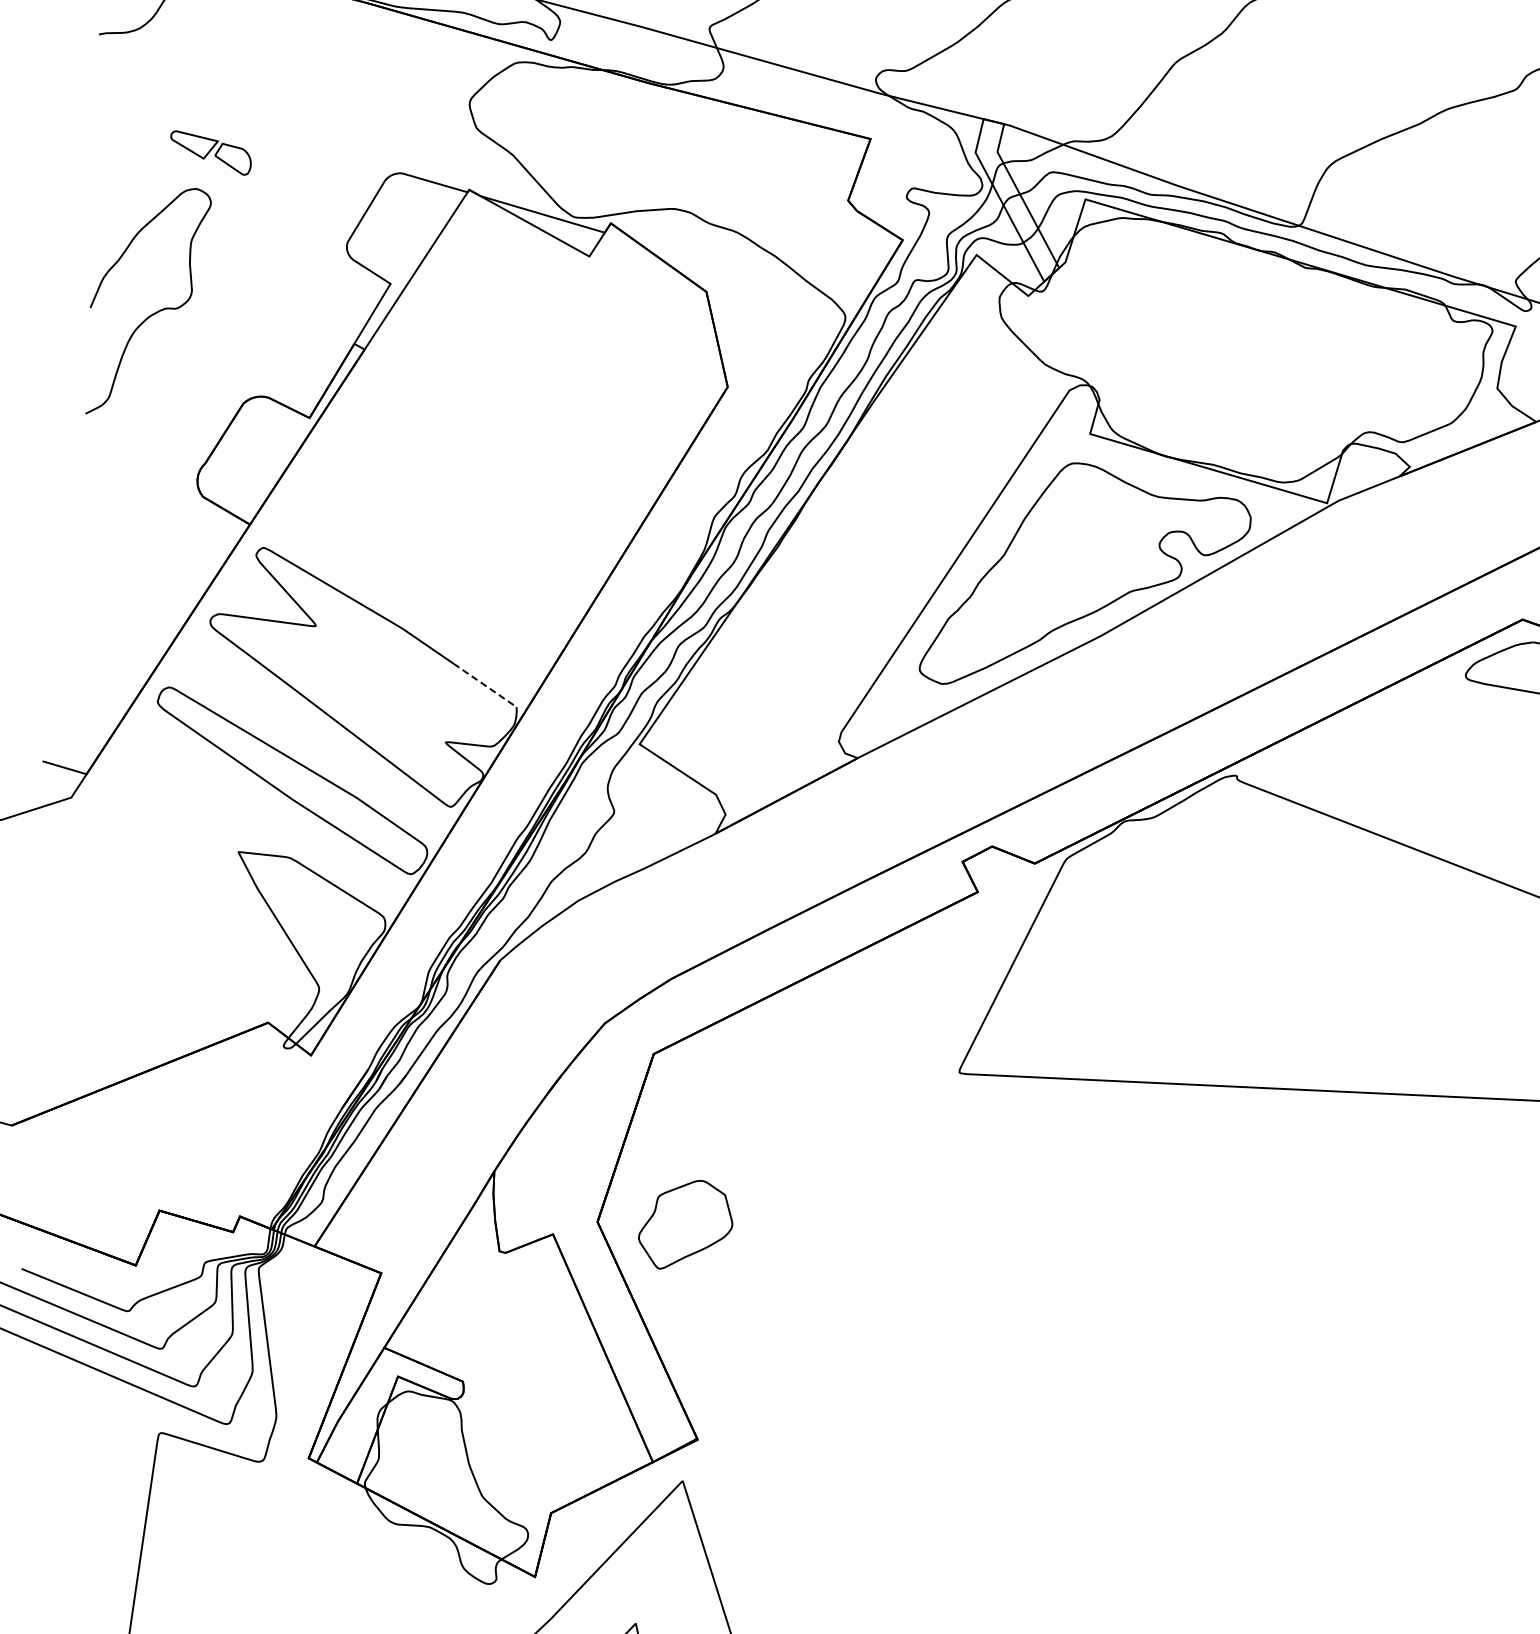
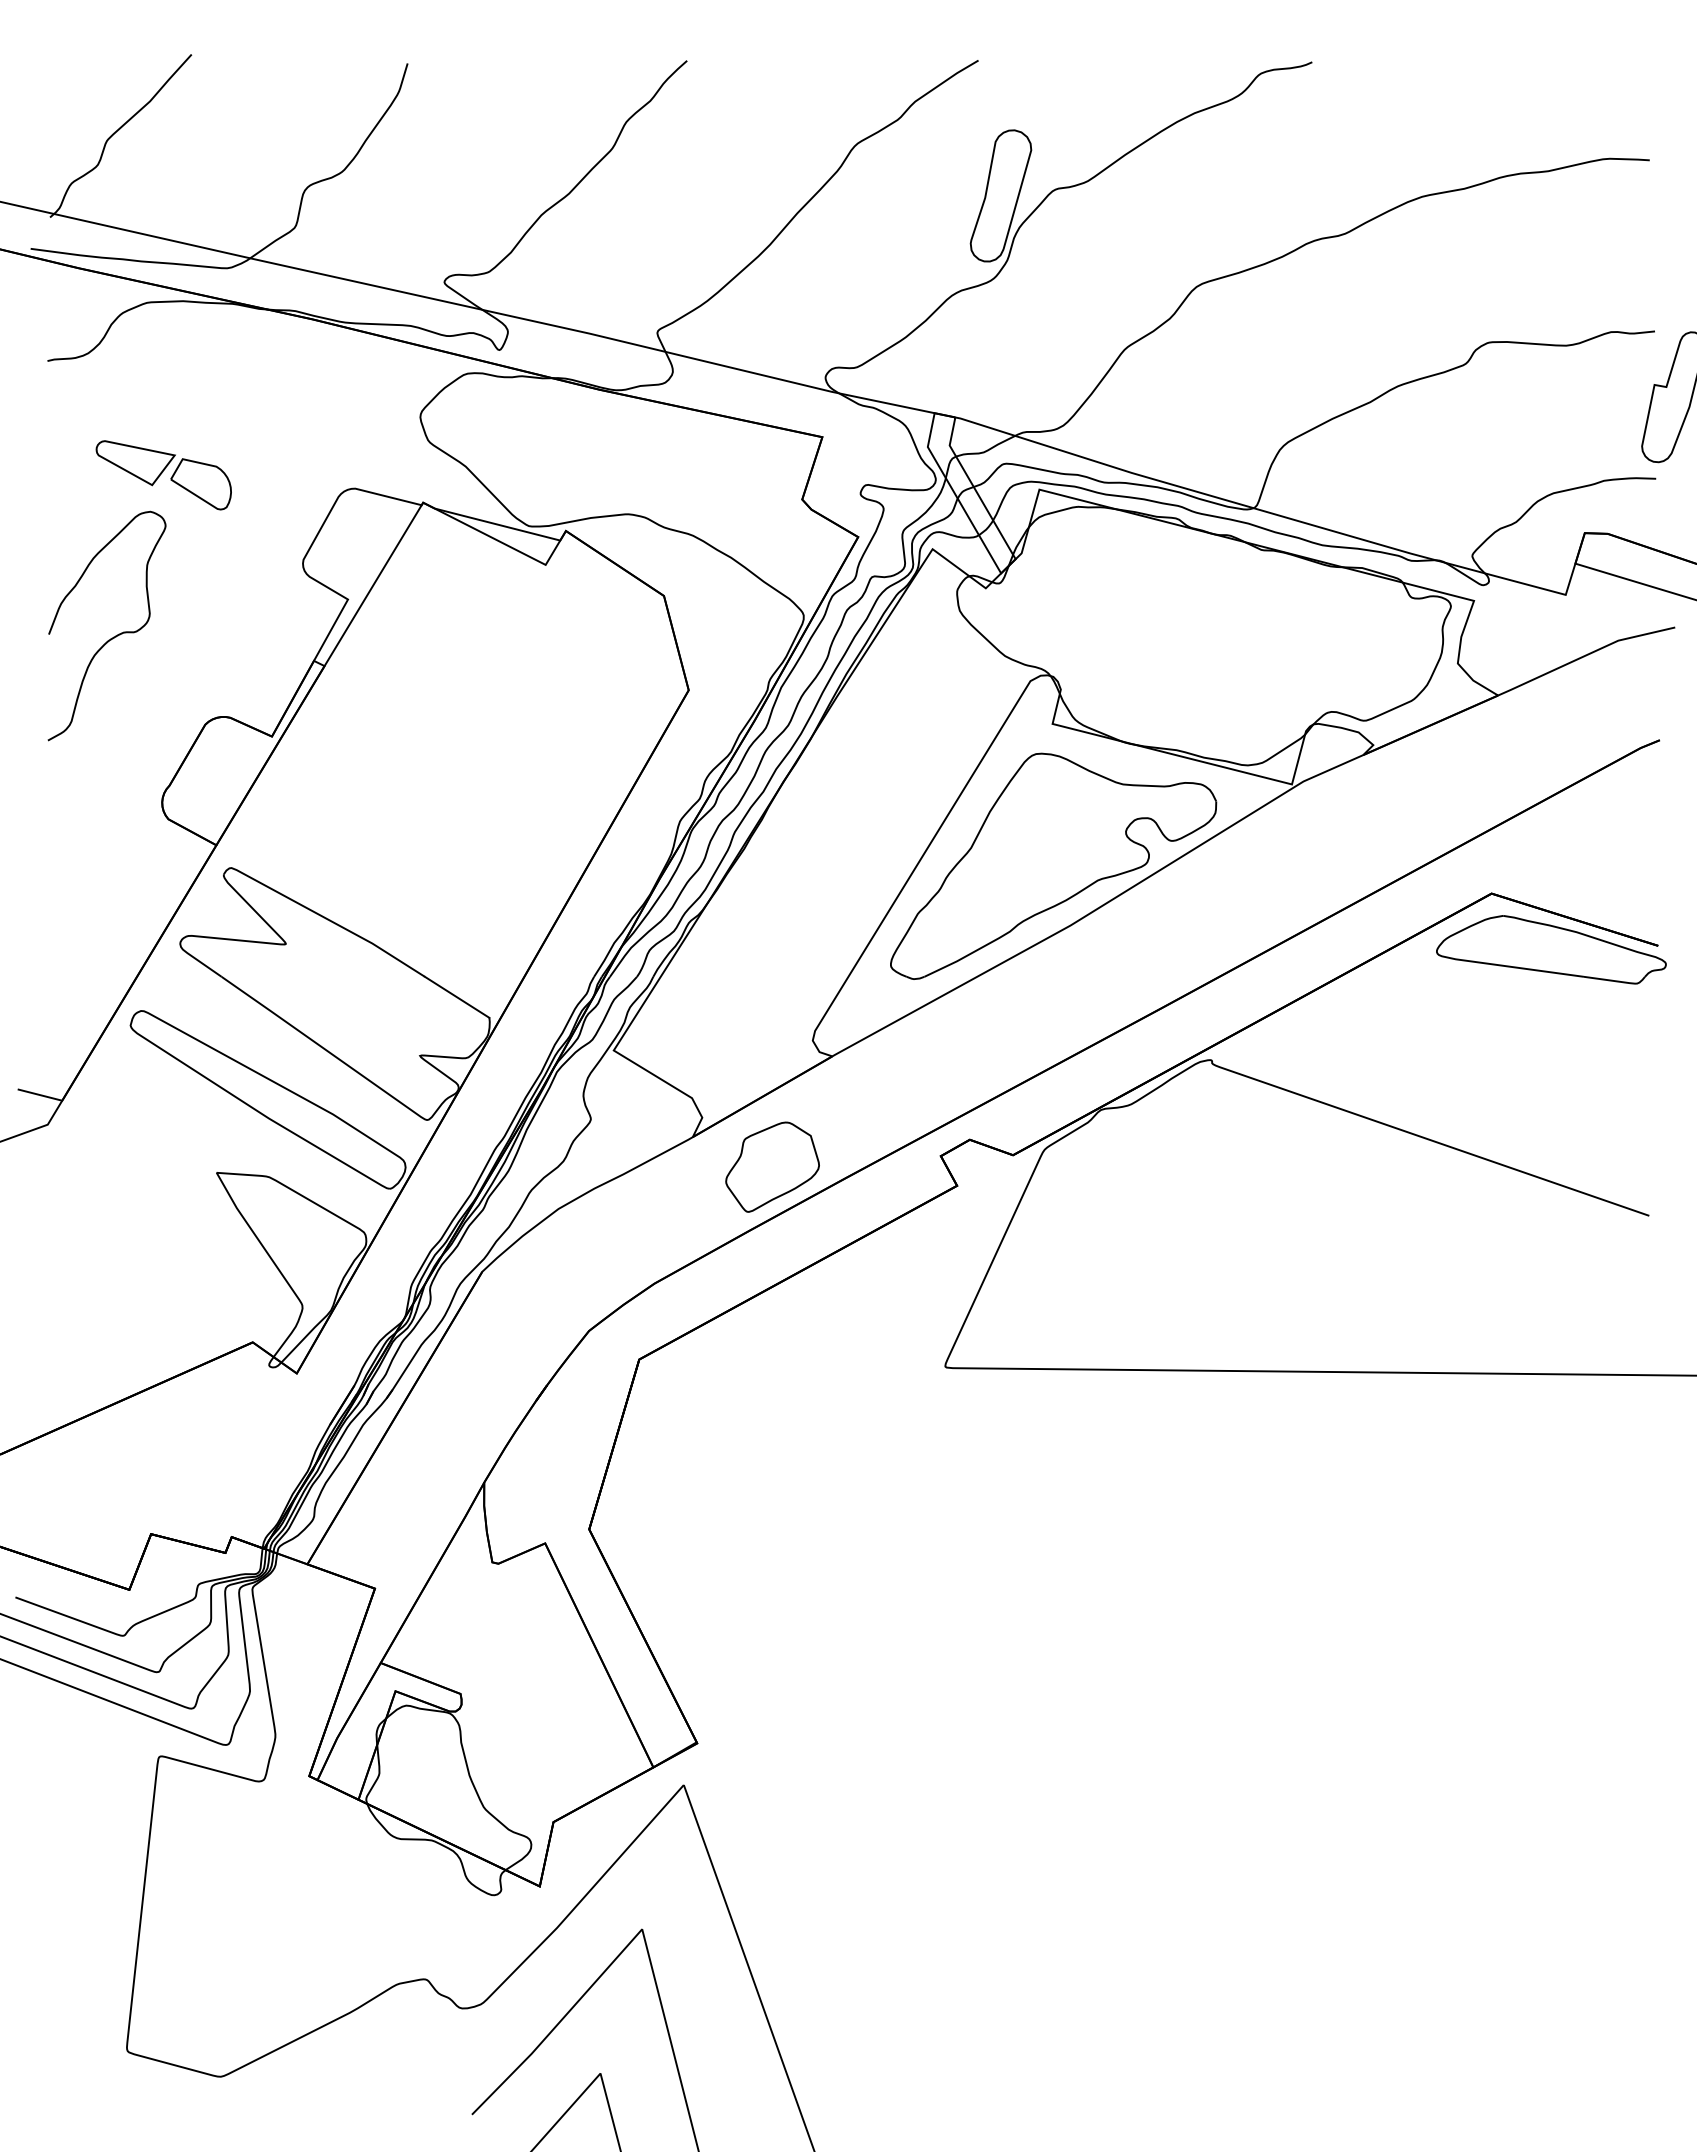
part: (210, 153) -> (163, 475), size x1.67
line: (485, 685) -> (457, 997), dashed -> solid
part: (685, 1224) -> (772, 1166), moved

